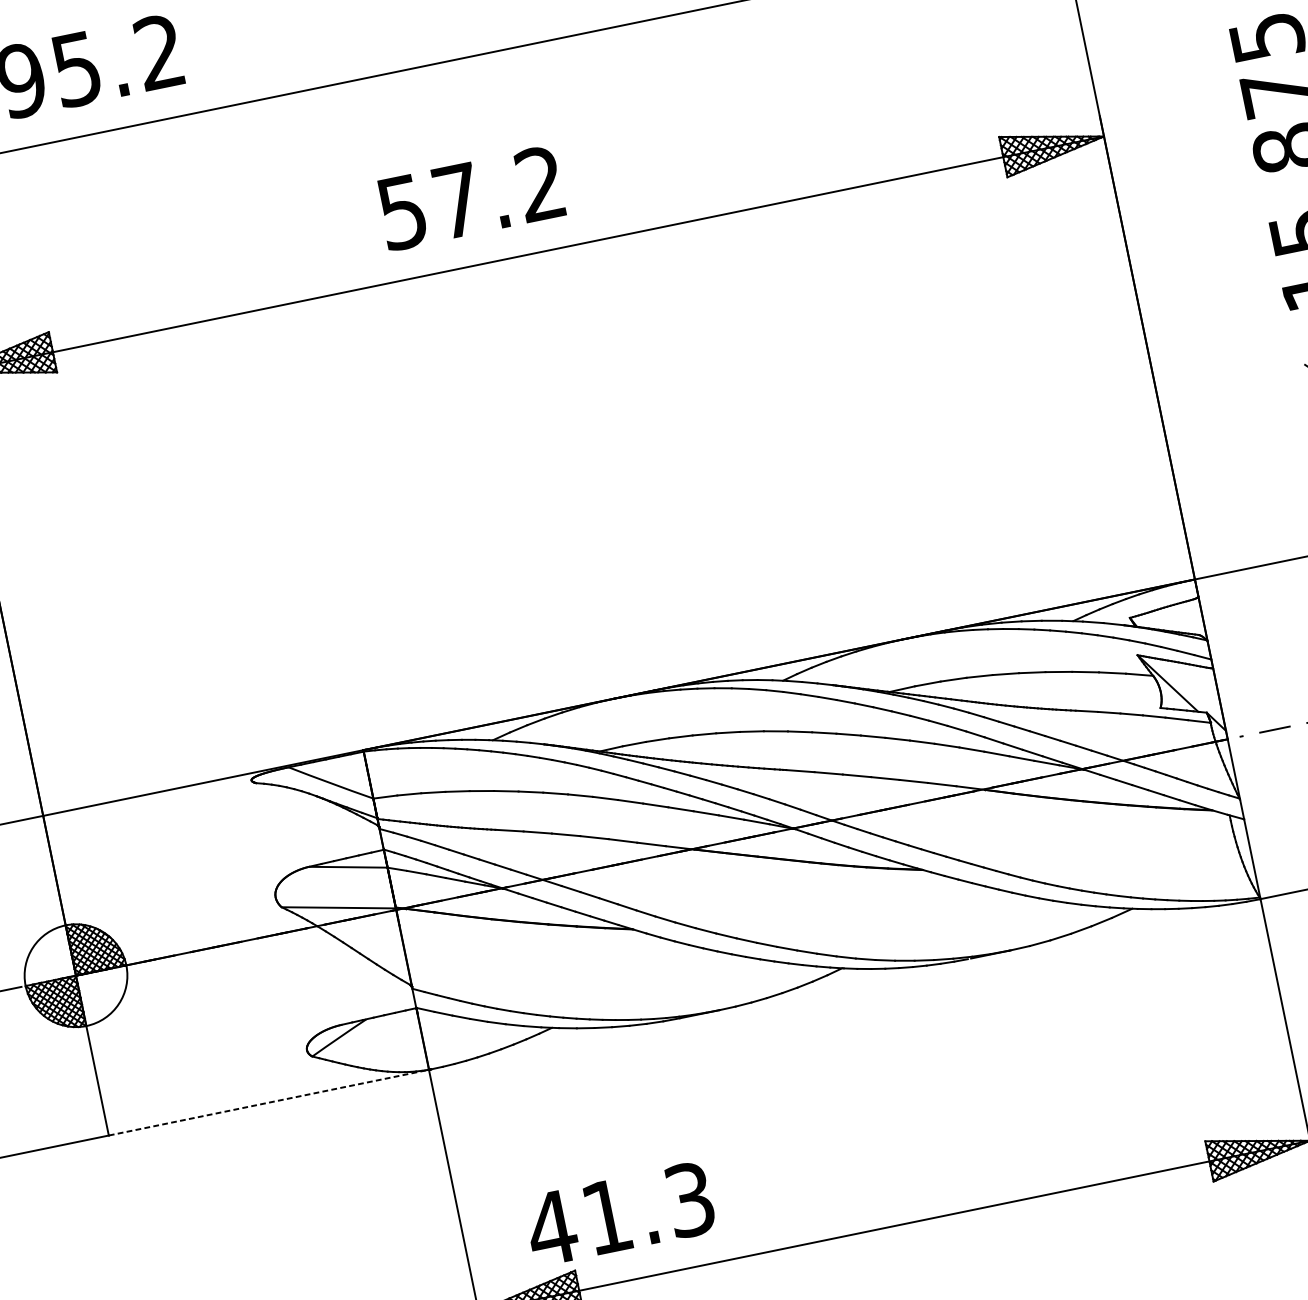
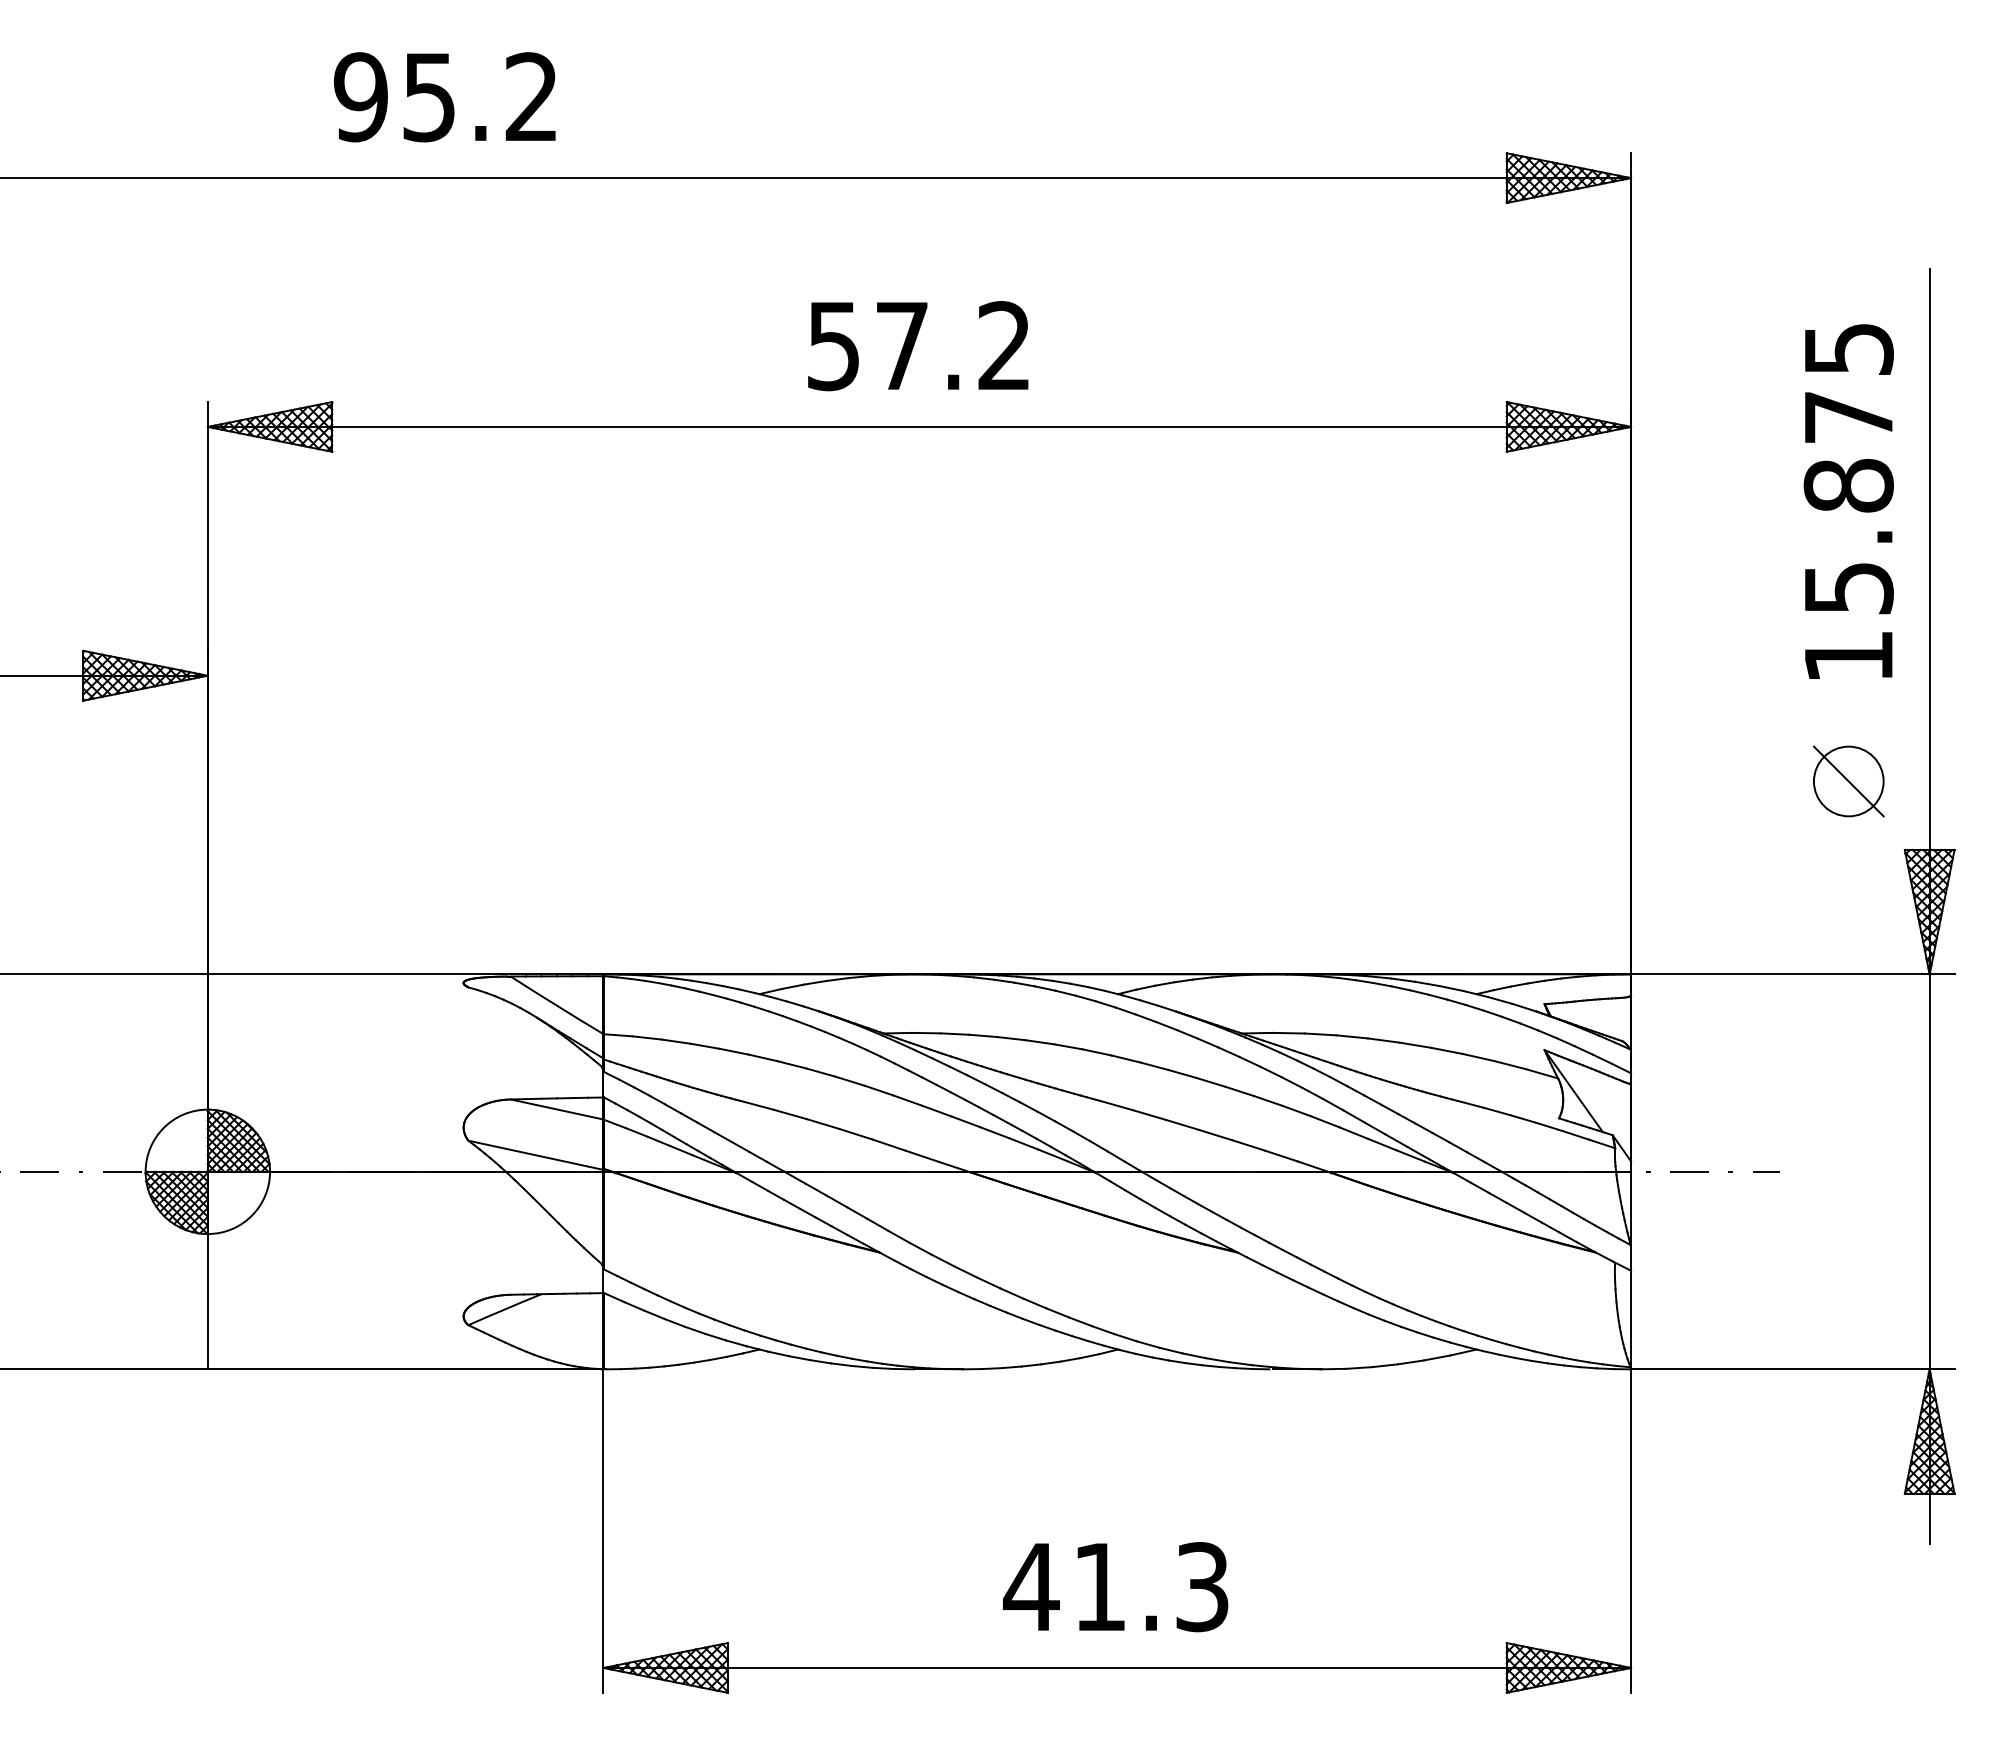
text: (471, 198) -> (918, 346), moved
line: (268, 1102) -> (405, 1369), dashed -> solid
text: (619, 1214) -> (1115, 1587), moved

